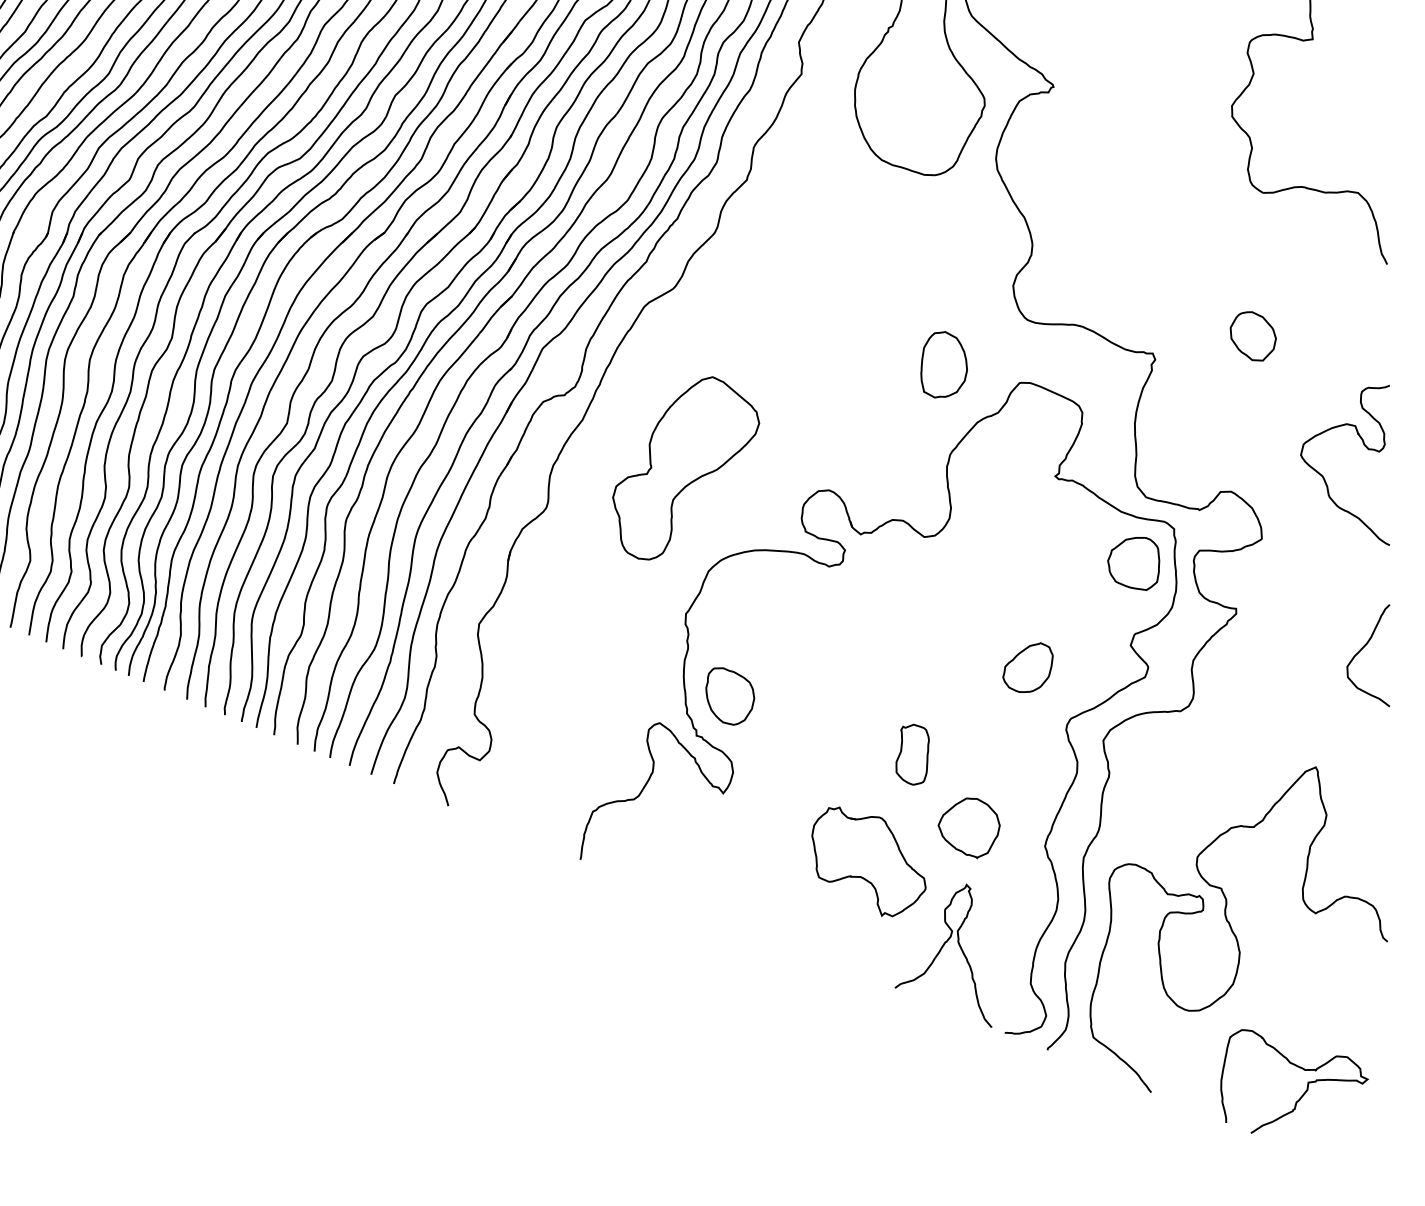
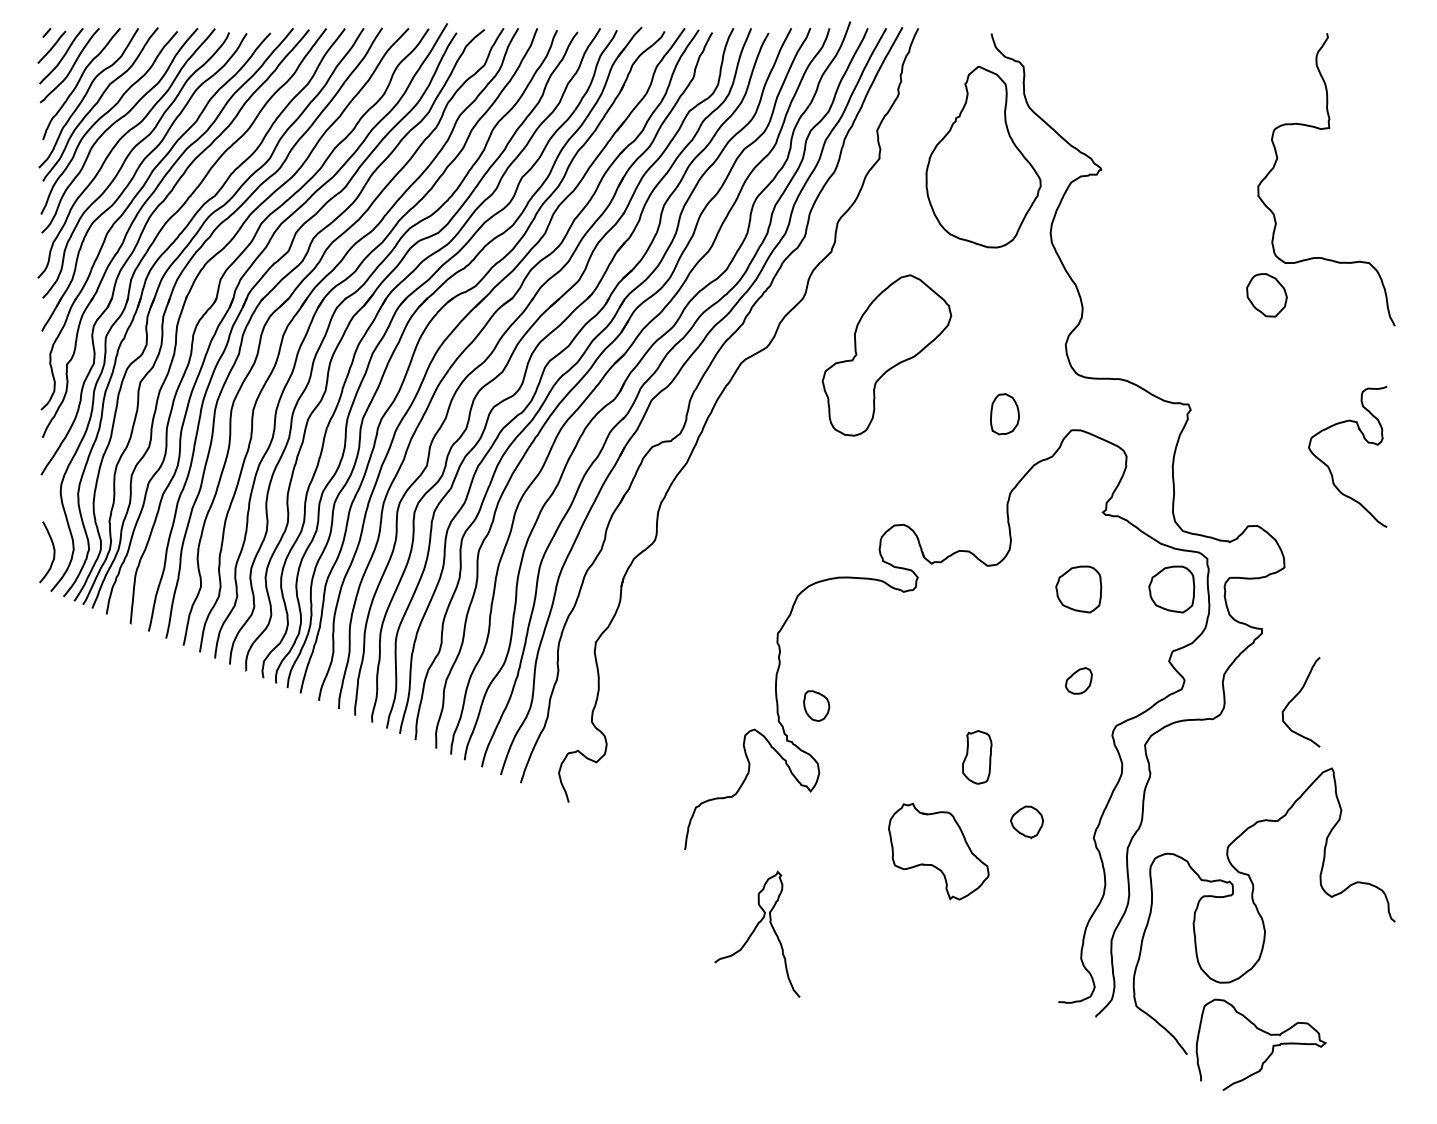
part: (1252, 336) -> (1266, 295), moved
part: (943, 363) -> (1004, 413), size x0.7
part: (685, 468) -> (886, 355), moved
curve: (1323, 475) -> (1328, 465), moved
part: (1027, 563) -> (1078, 589), added
curve: (1361, 650) -> (1295, 697), moved
part: (1027, 667) -> (1078, 680), size x0.6
part: (729, 695) -> (816, 705), size x0.6
part: (968, 828) -> (1026, 822), size x0.6
curve: (941, 951) -> (755, 930), moved
curve: (1307, 1082) -> (1272, 1045), moved

